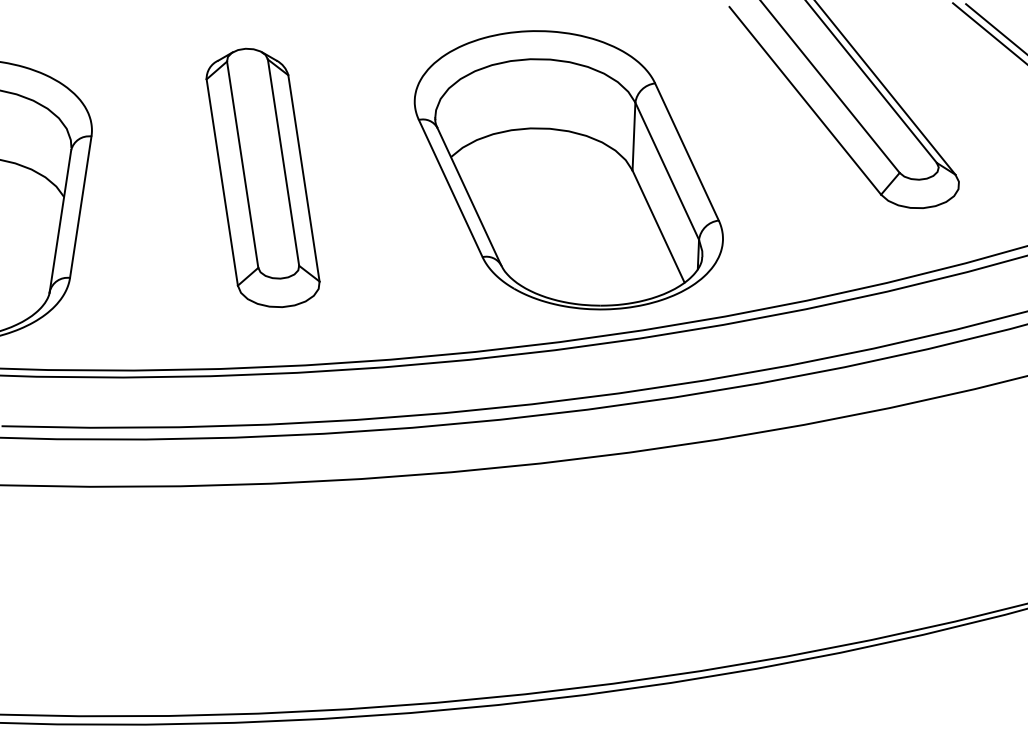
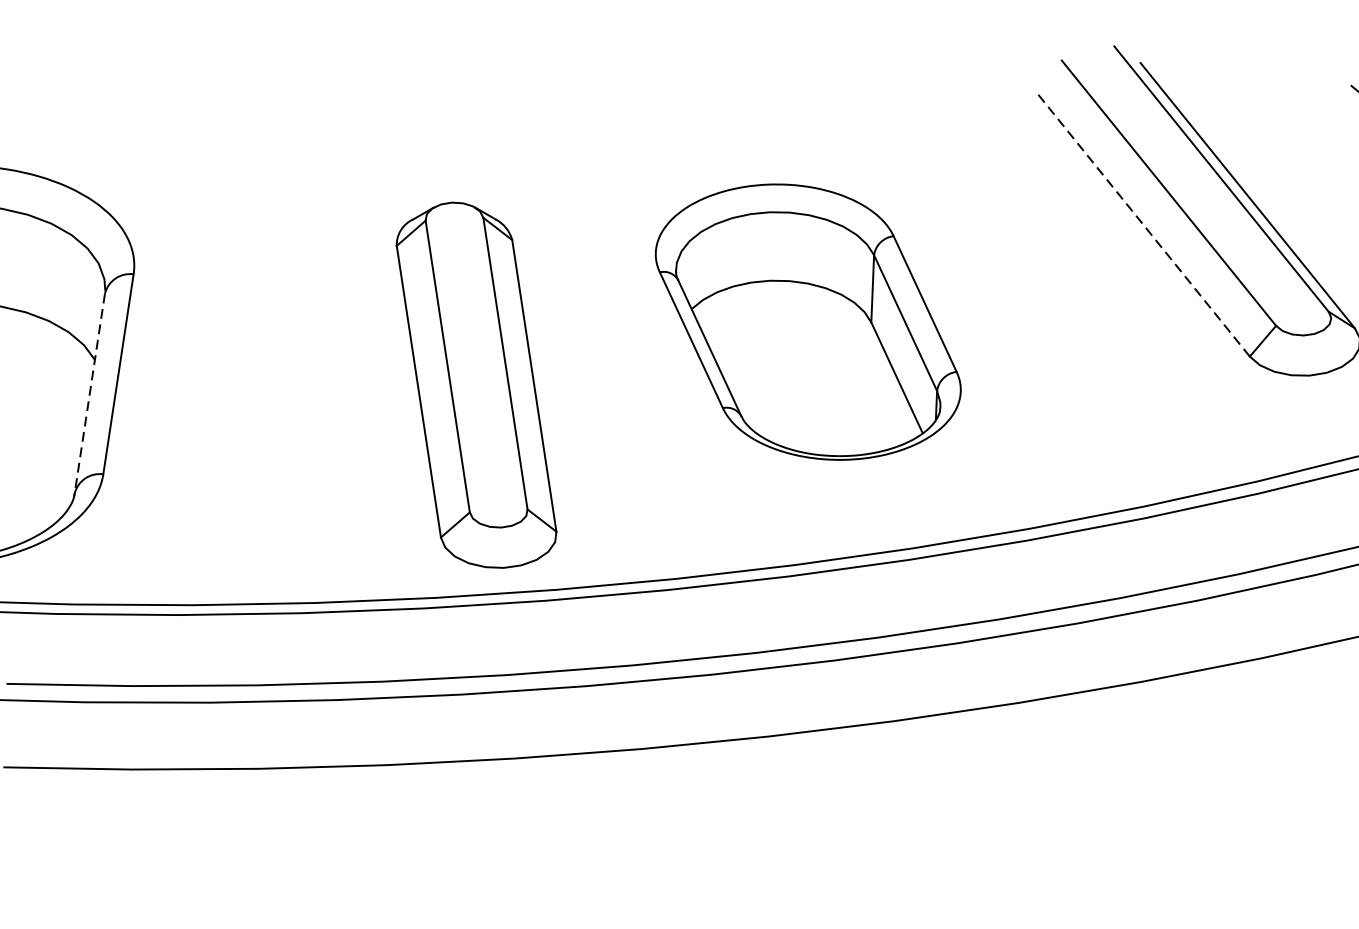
line: (805, 100) -> (1142, 223), solid -> dashed
part: (568, 170) -> (807, 322), size x0.7
part: (262, 177) -> (475, 384), moved
line: (60, 220) -> (89, 393), solid -> dashed

